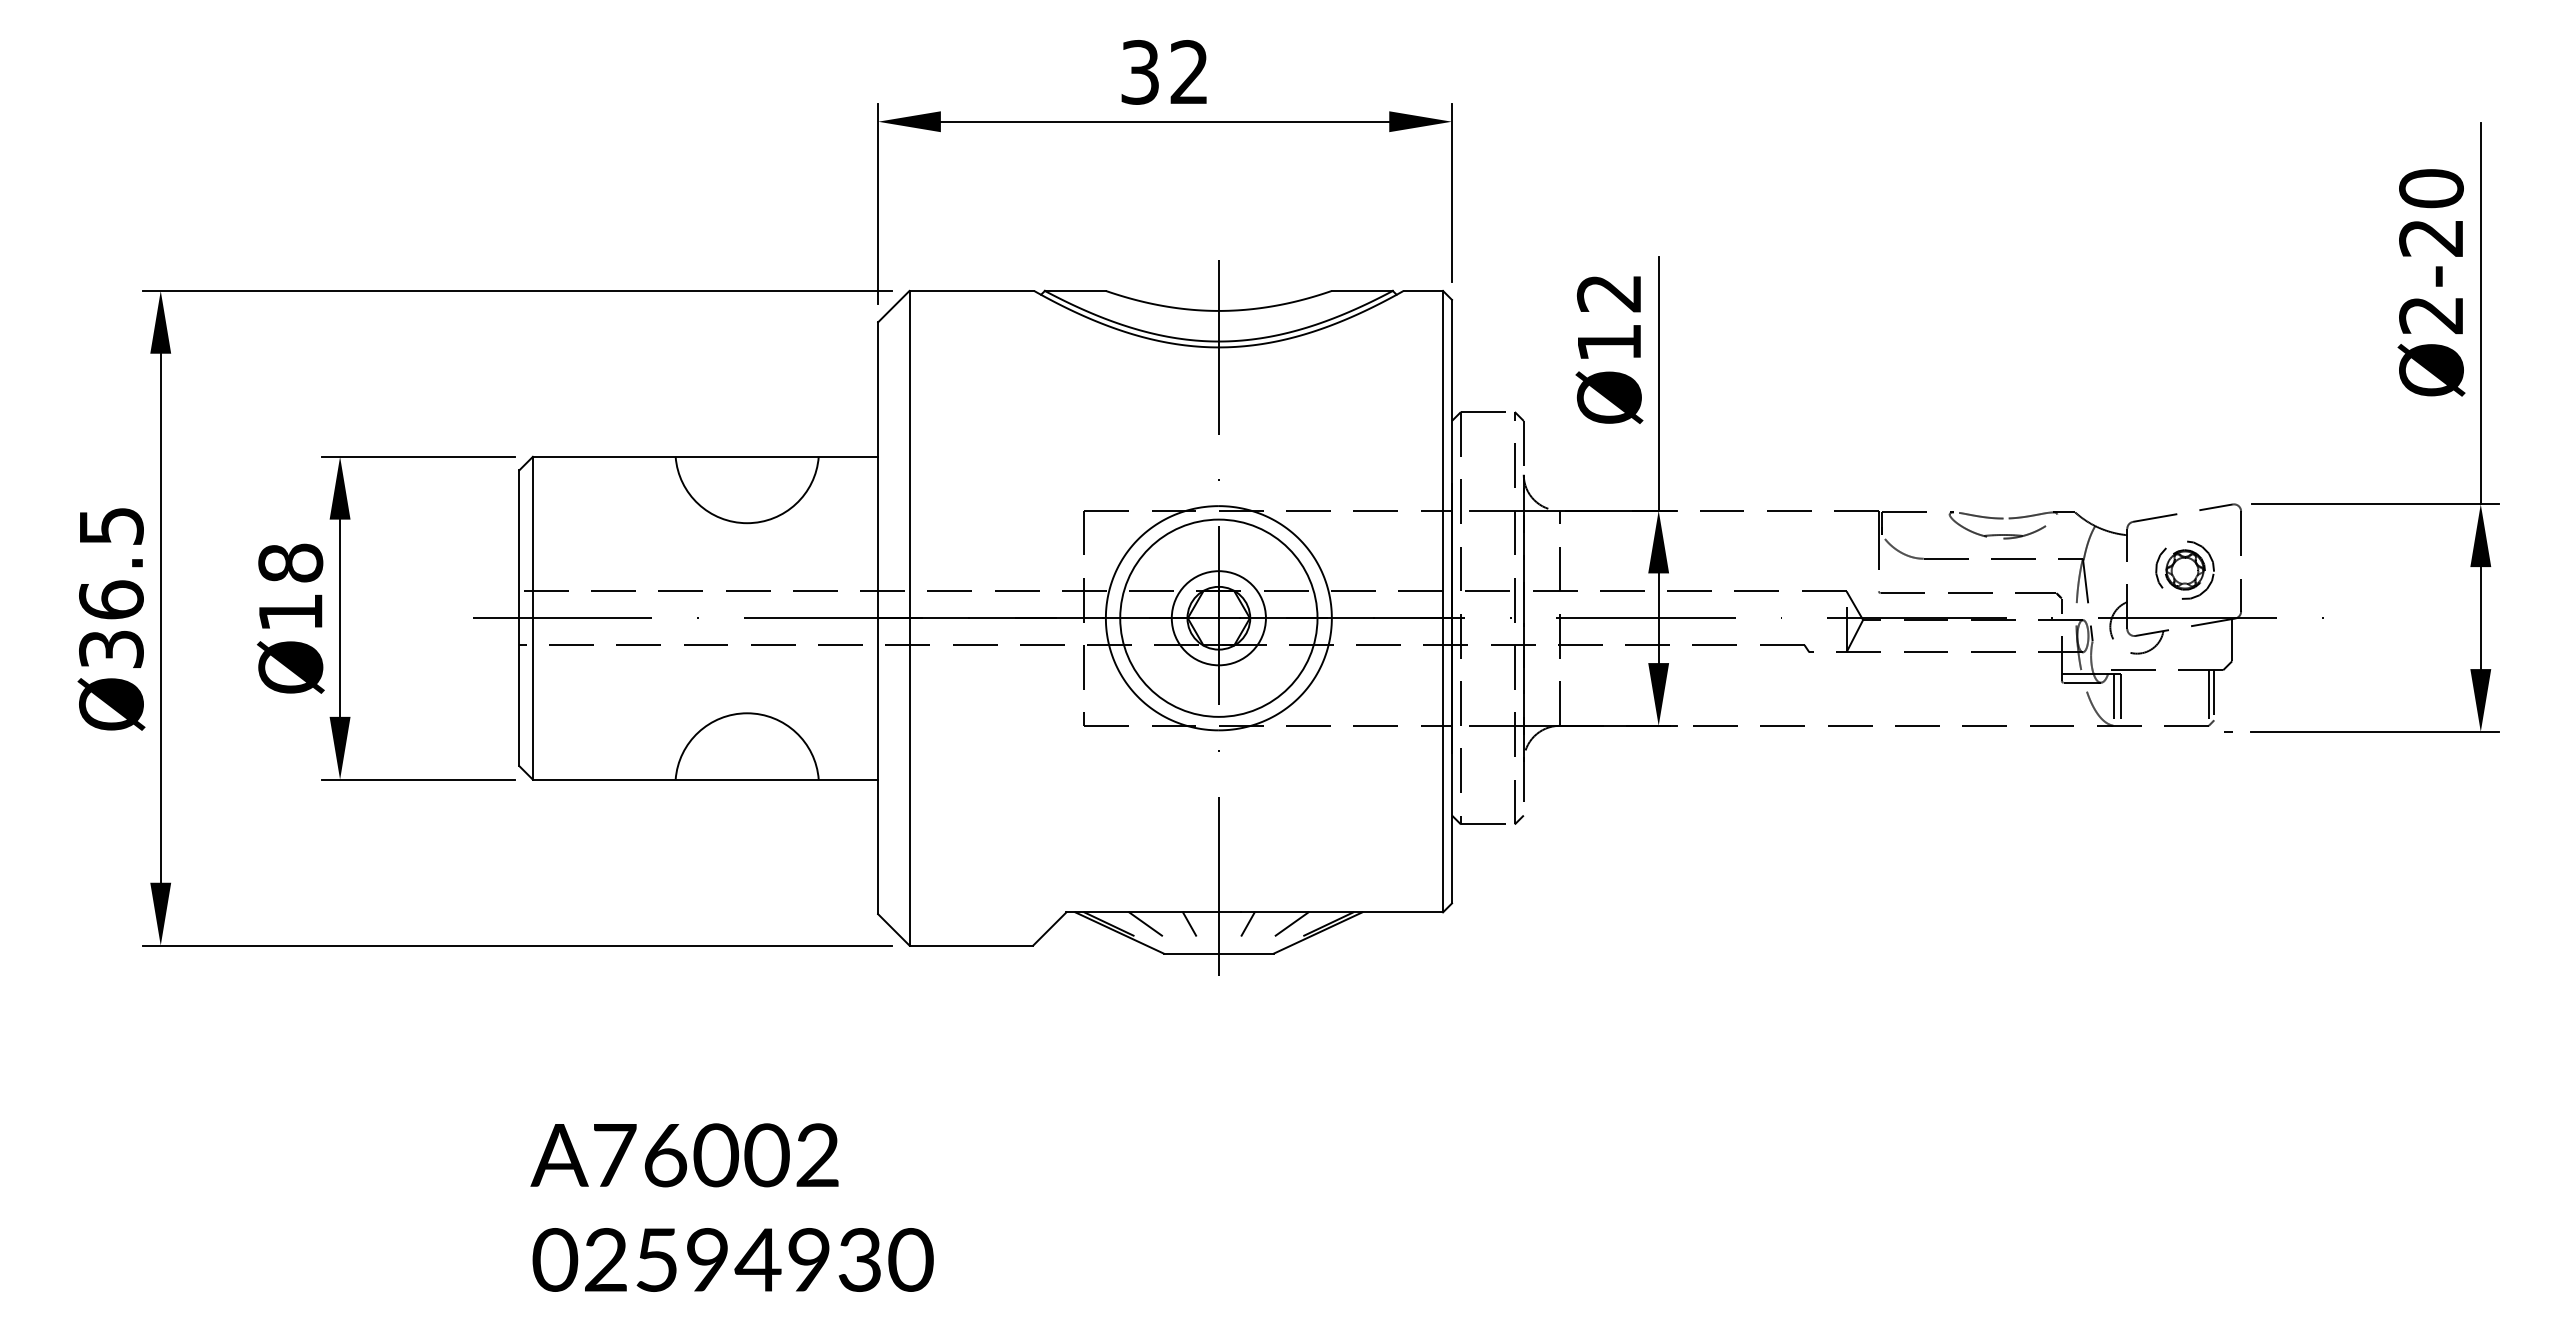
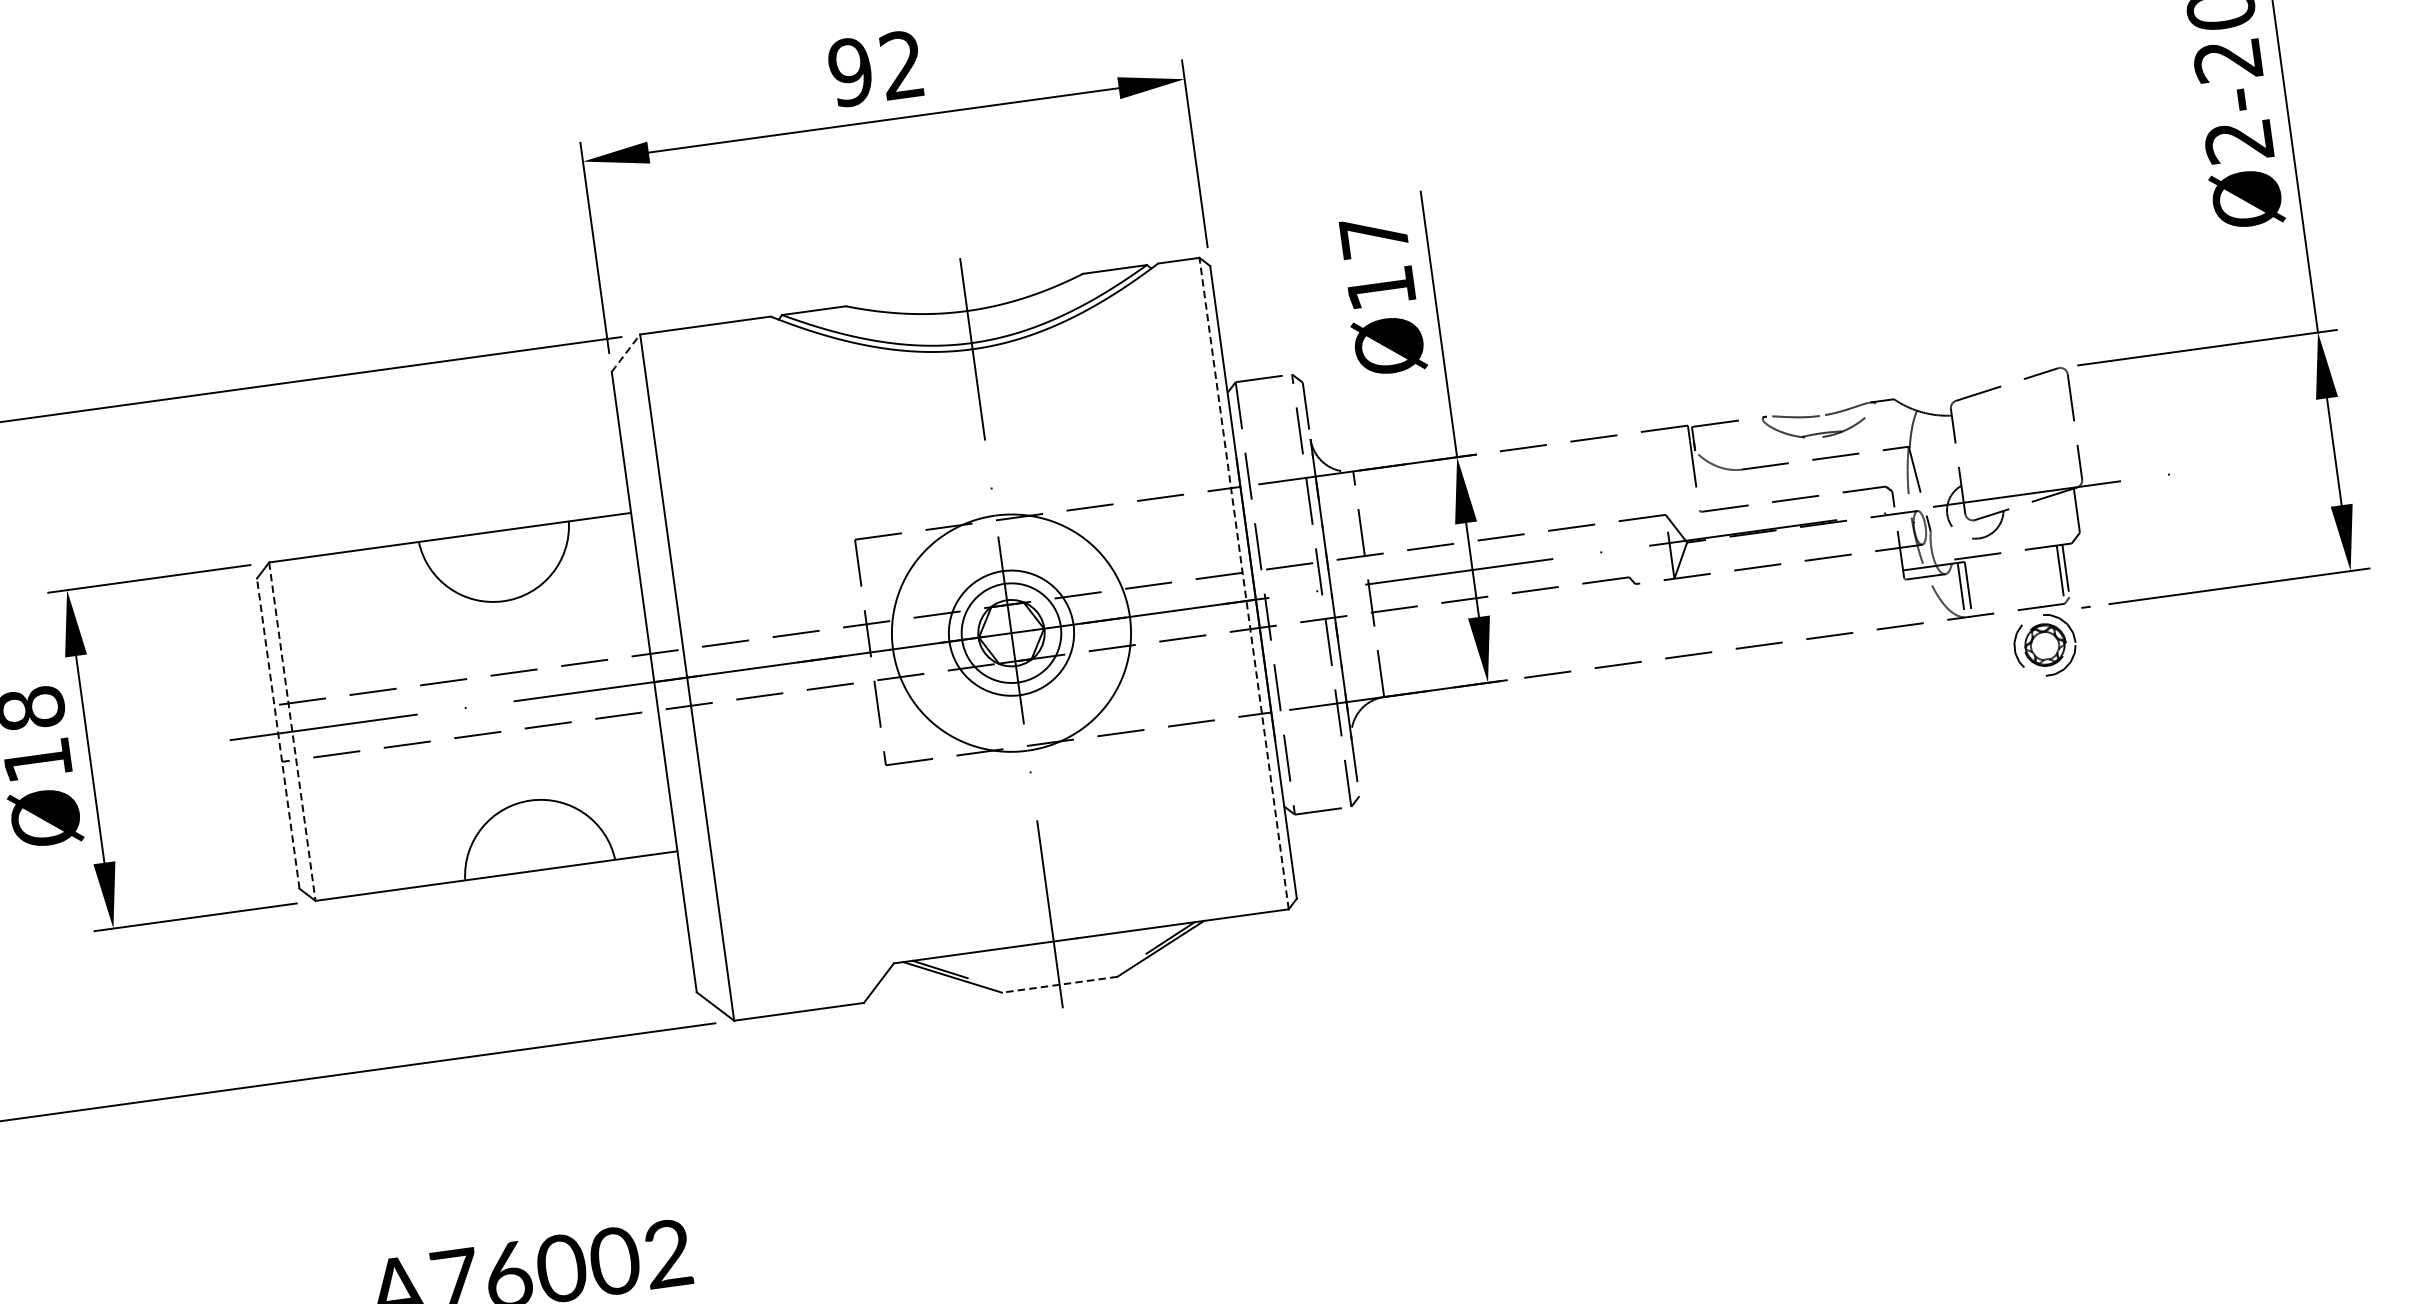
text: (1139, 72) -> (849, 72), 32 -> 92
text: (1608, 293) -> (1373, 236), Ø12 -> Ø17
line: (894, 306) -> (626, 352), solid -> dashed
part: (2184, 569) -> (2044, 644), moved
line: (1443, 601) -> (1244, 583), solid -> dashed
circle: (1218, 617) -> (1010, 632), size x0.6
line: (519, 618) -> (278, 733), solid -> dashed
line: (532, 618) -> (291, 732), solid -> dashed
line: (1145, 923) -> (978, 963), removed
line: (1189, 923) -> (1024, 957), removed
line: (1247, 923) -> (1085, 949), removed
line: (1291, 923) -> (1131, 942), removed
line: (1218, 953) -> (1059, 984), solid -> dashed

